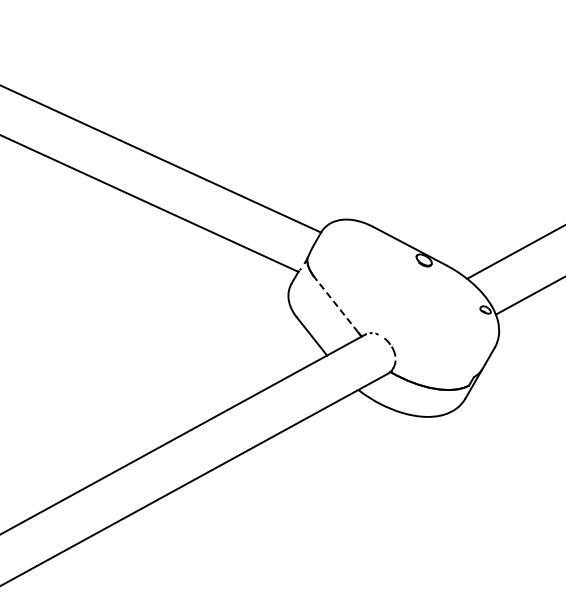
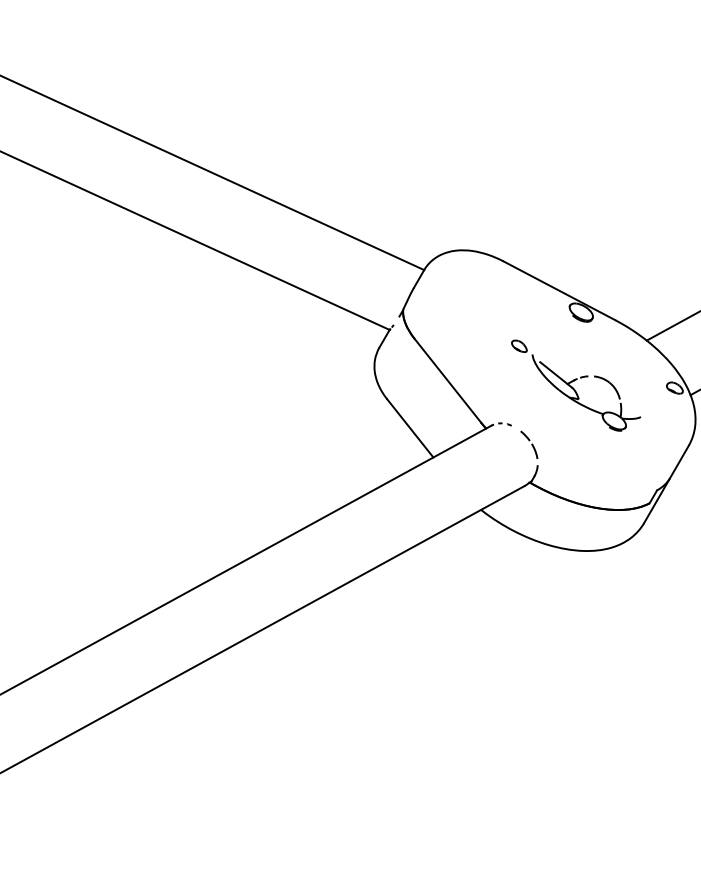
line: (336, 305) -> (447, 381), dashed -> solid
part: (420, 307) -> (575, 384), added

